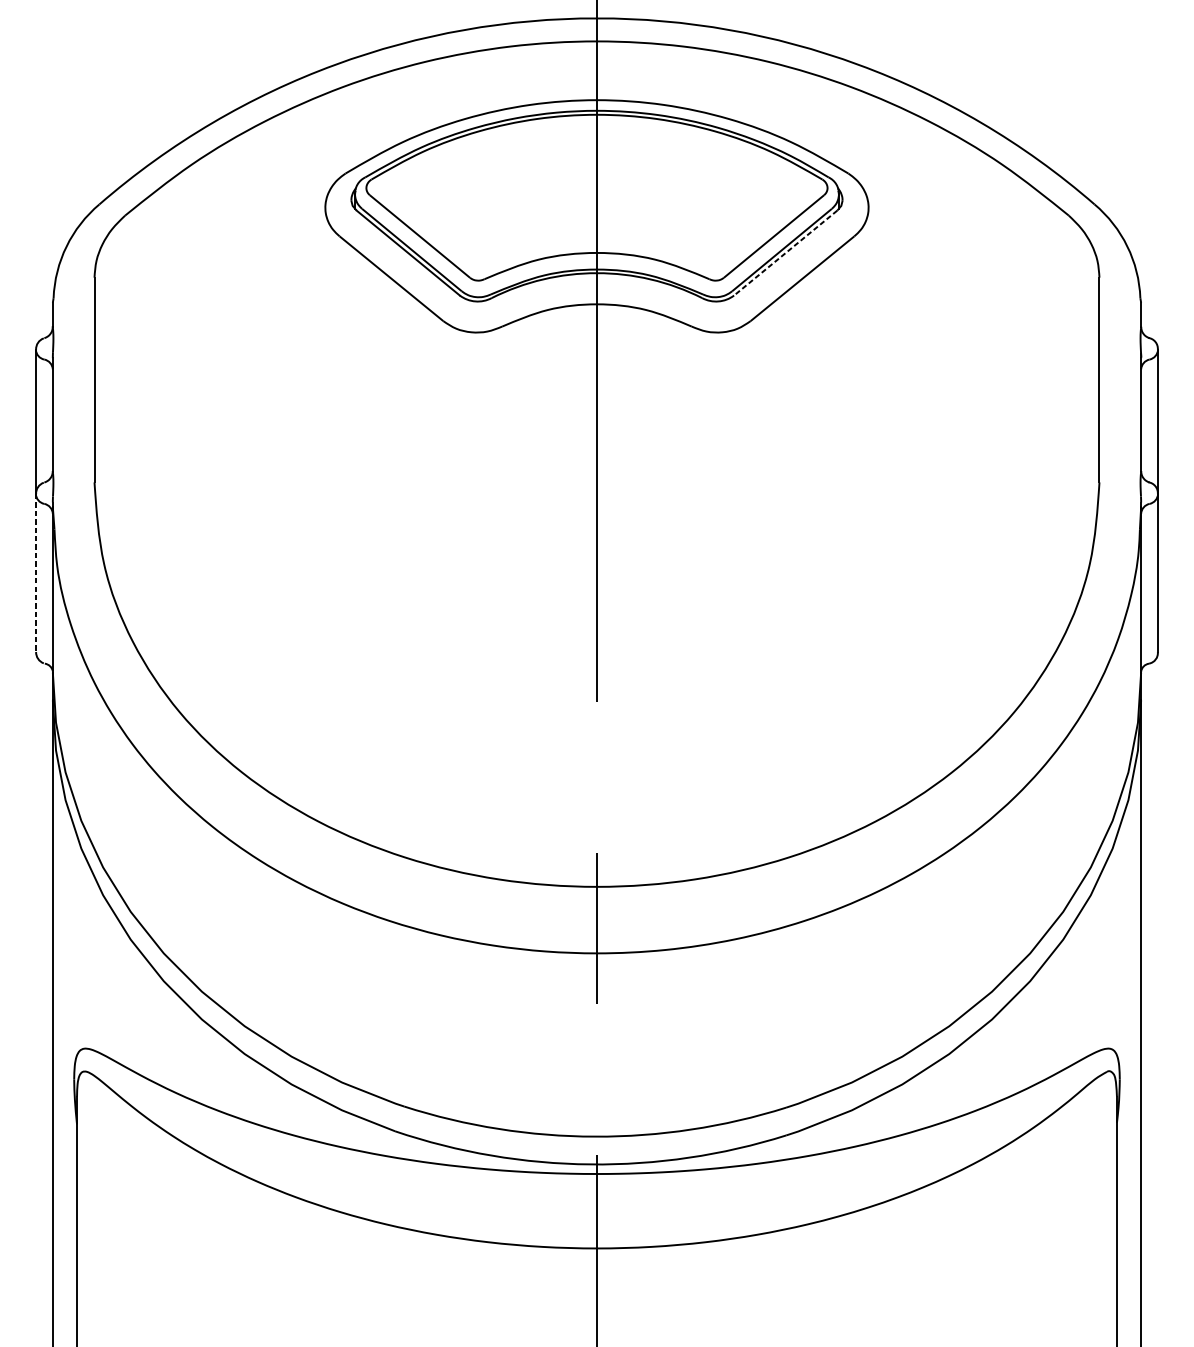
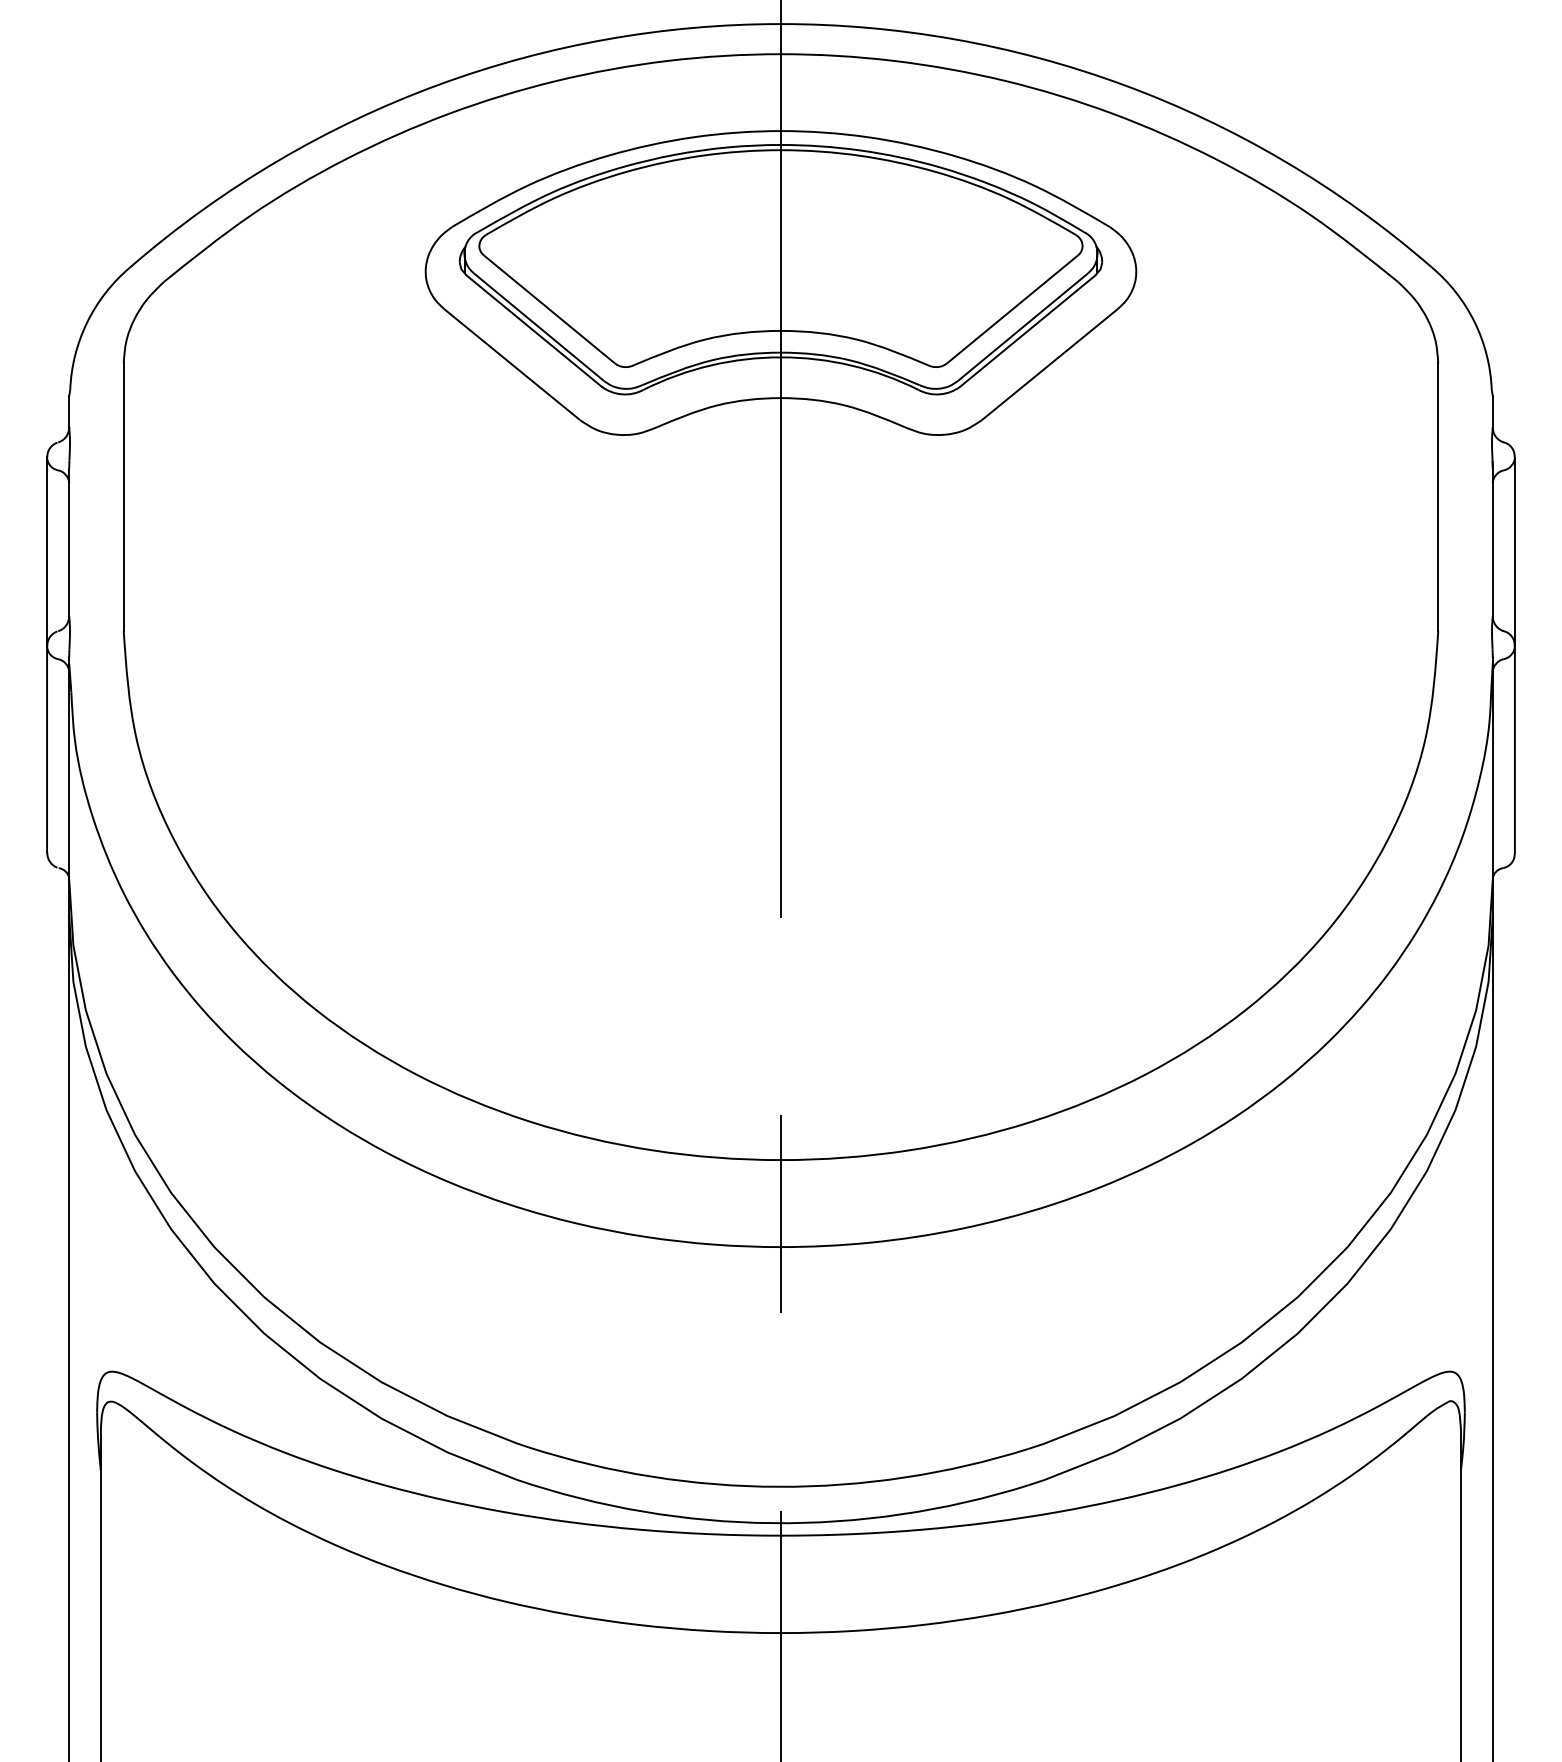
line: (785, 253) -> (1027, 331), dashed -> solid
line: (36, 573) -> (47, 750), dashed -> solid

